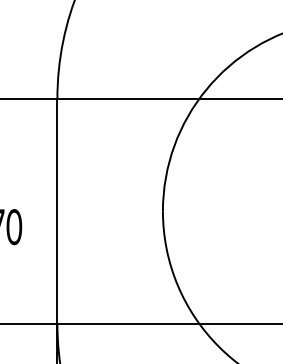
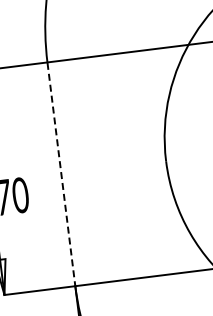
line: (57, 211) -> (61, 174), solid -> dashed

